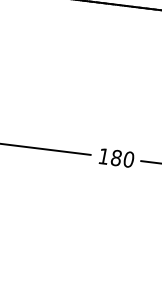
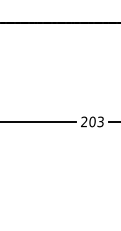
text: (116, 157) -> (92, 121), 180 -> 203

